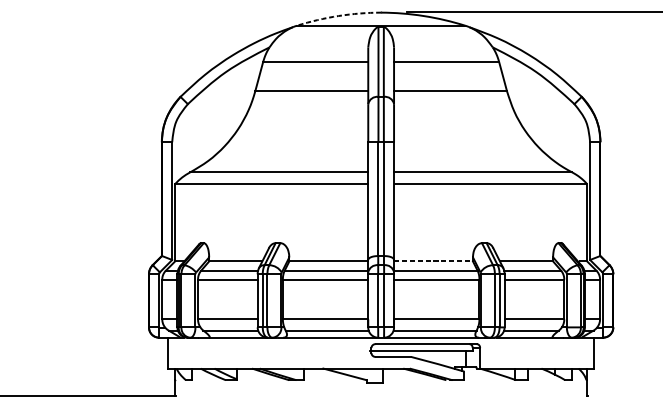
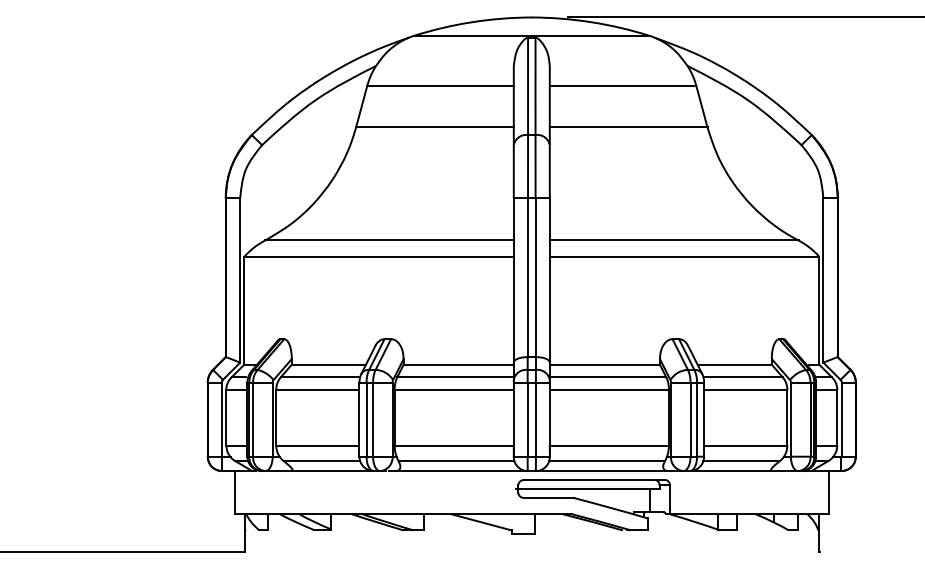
arc: (338, 16) -> (472, 22), dashed -> solid
line: (433, 261) -> (605, 364), dashed -> solid

